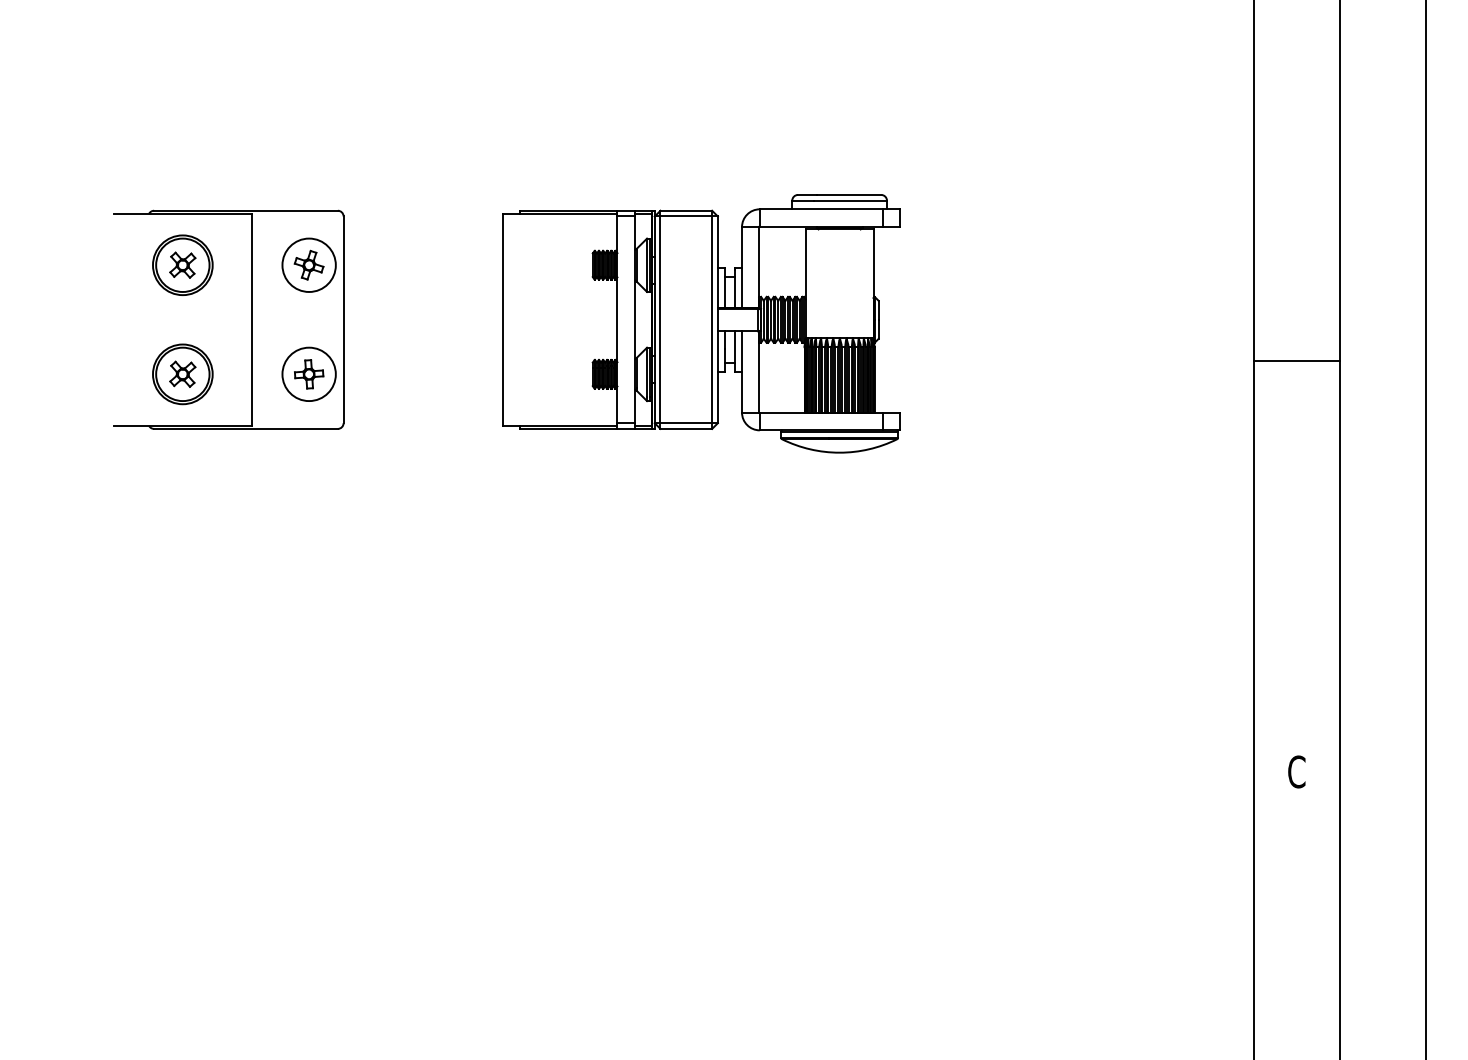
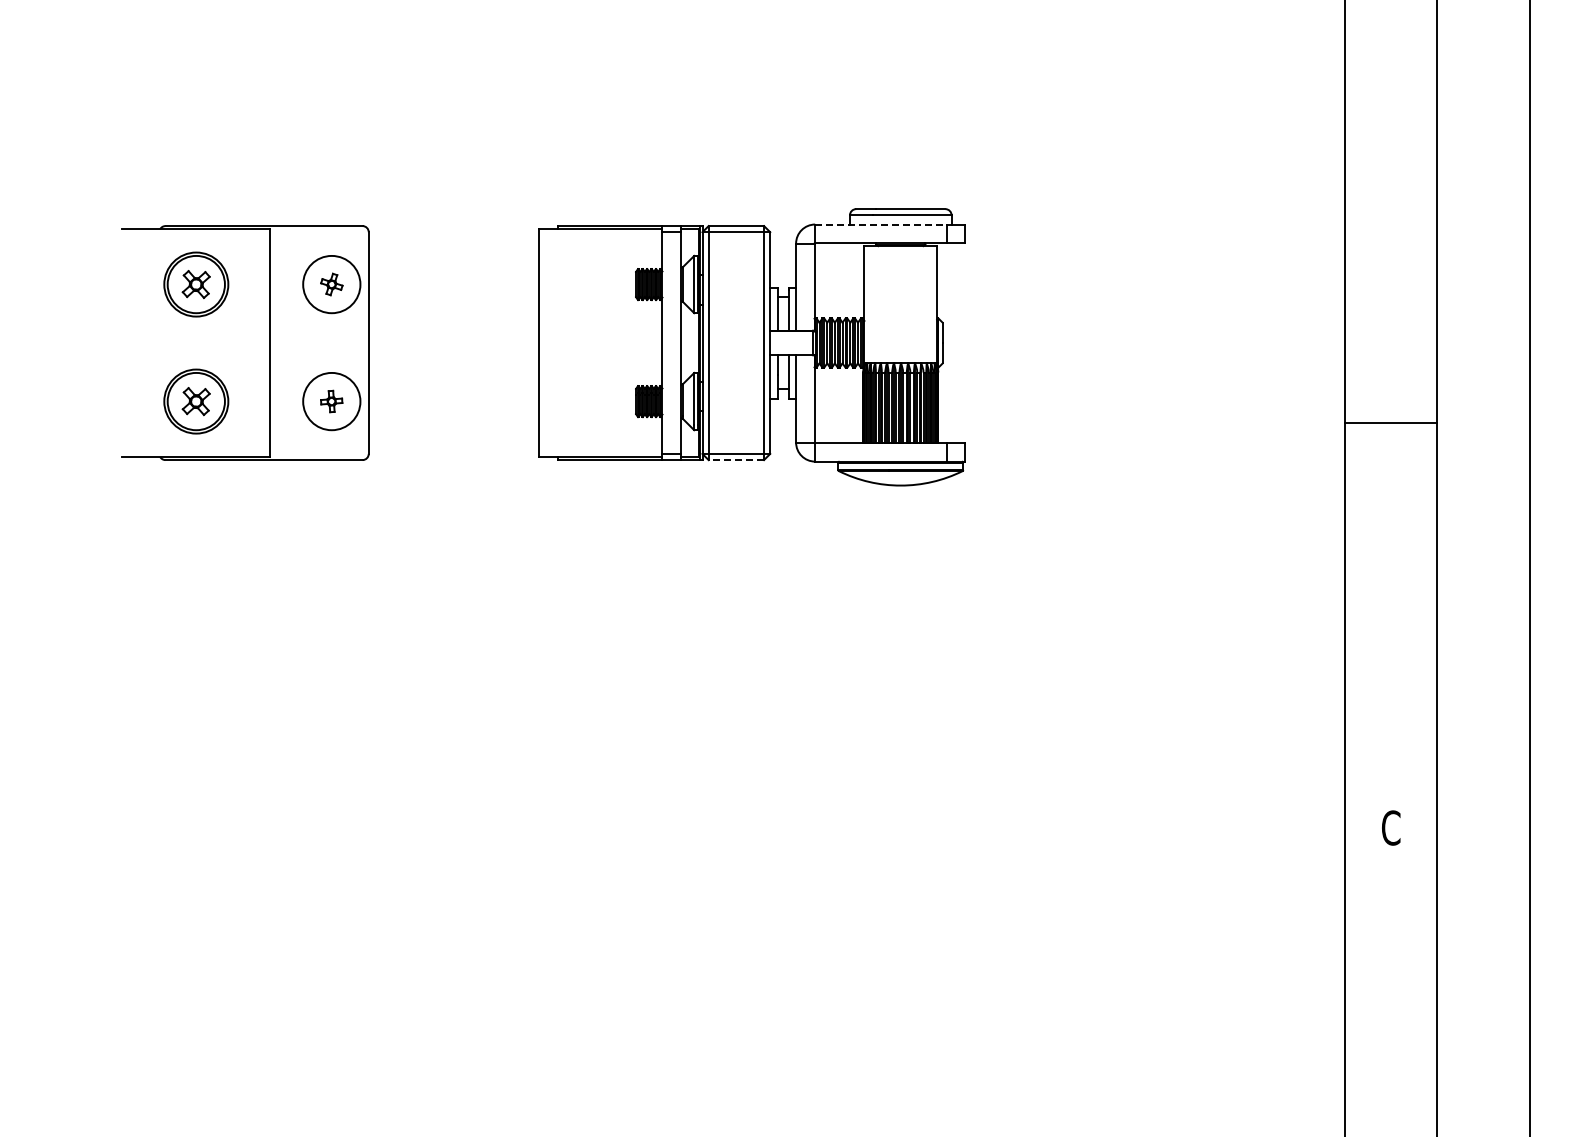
line: (821, 209) -> (881, 224), solid -> dashed
part: (308, 265) -> (331, 284), size x0.7
line: (1296, 361) -> (1390, 422), moved
part: (308, 374) -> (331, 401), size x0.7
line: (686, 429) -> (736, 460), solid -> dashed

